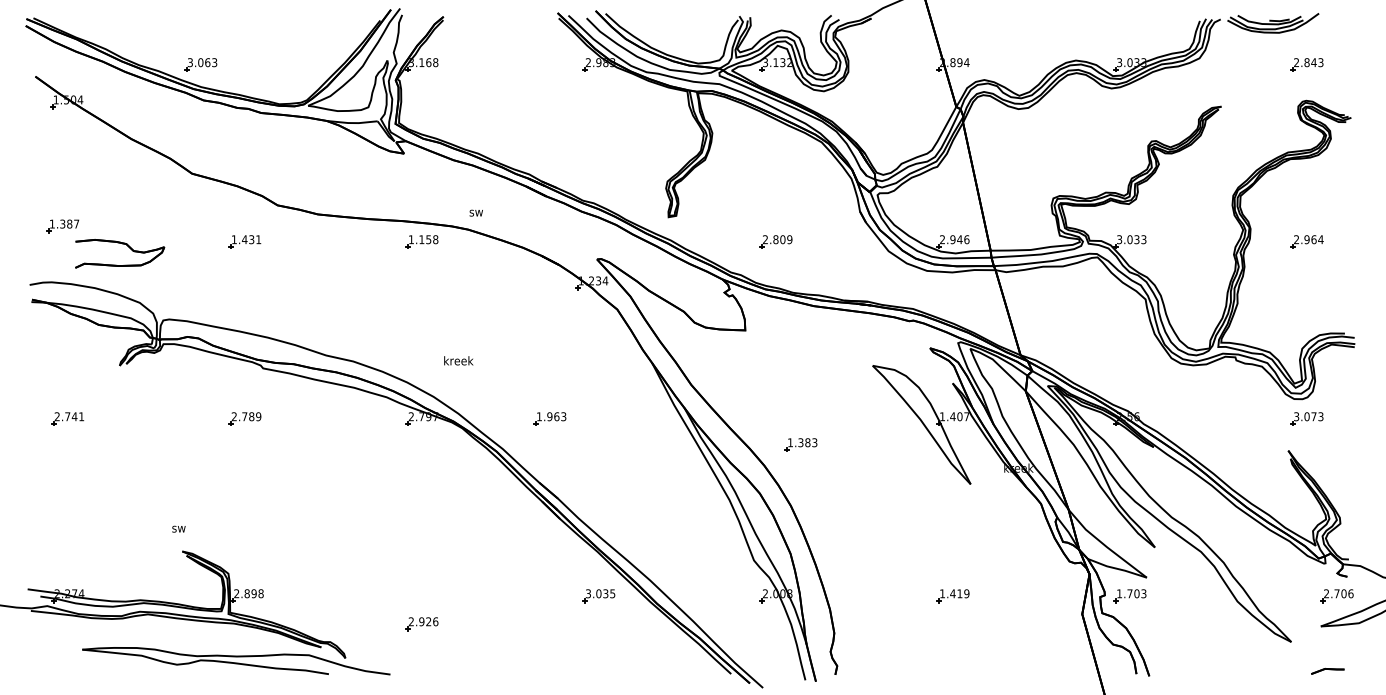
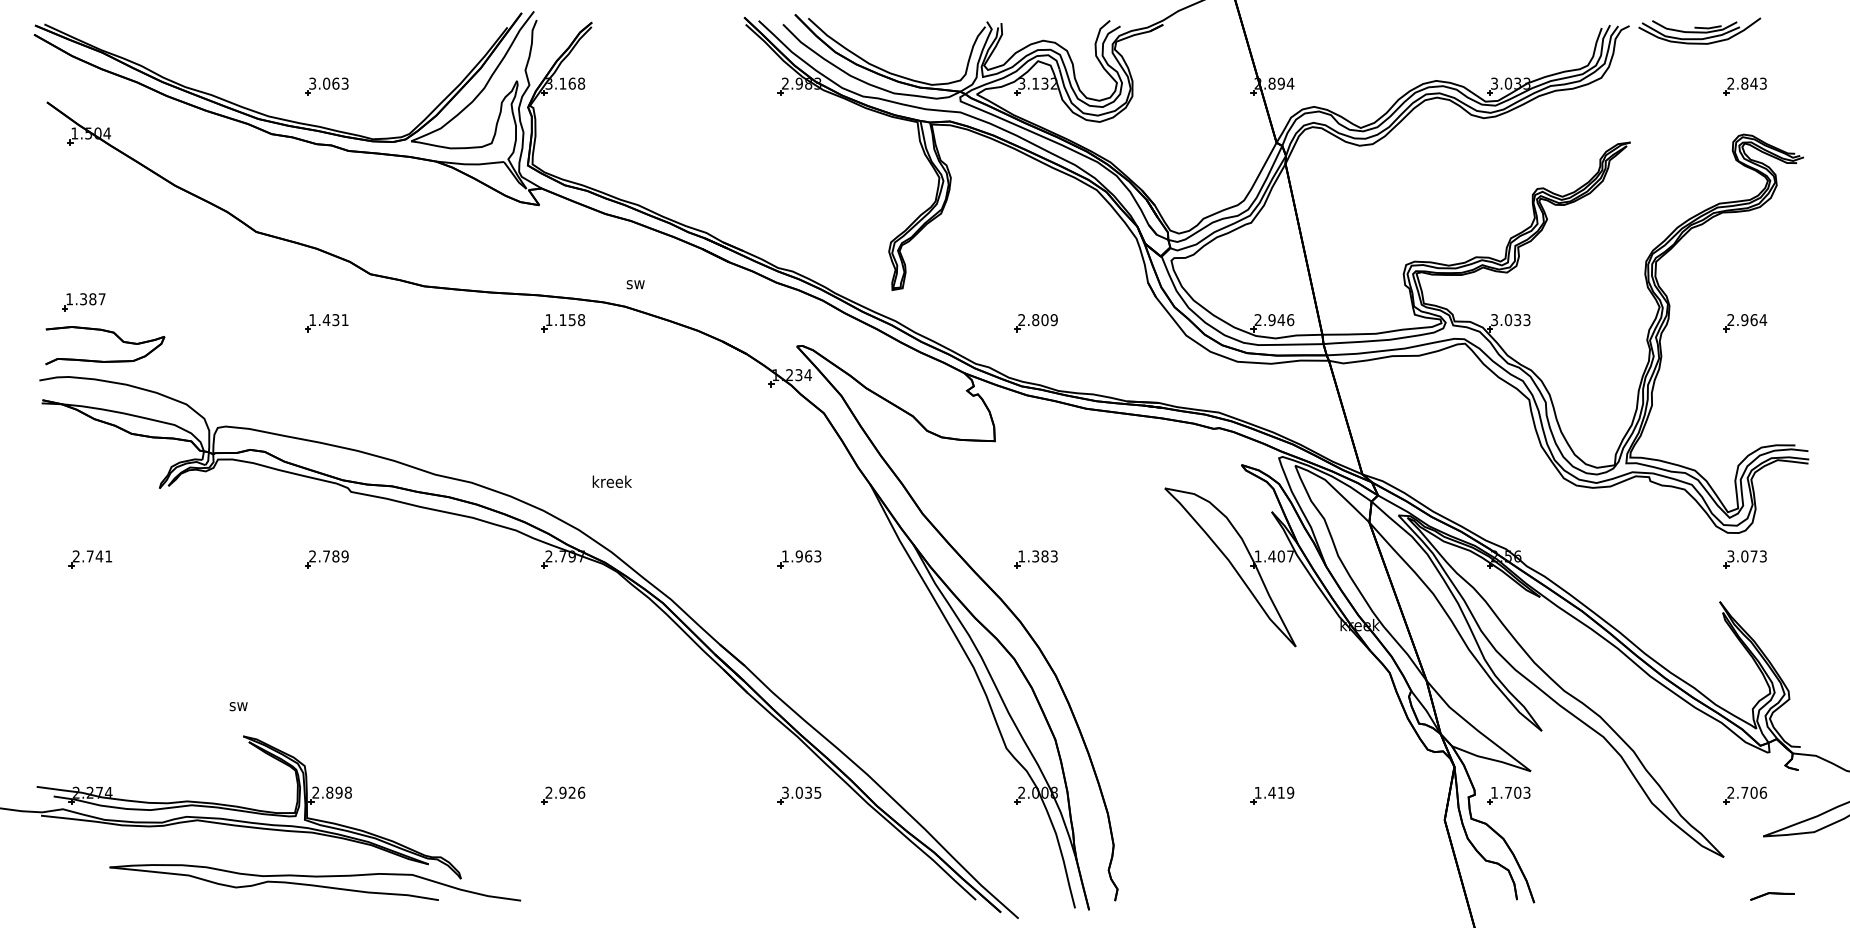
part: (200, 64) -> (326, 86), moved
part: (122, 244) -> (108, 333), moved
part: (549, 418) -> (798, 558), moved
part: (800, 444) -> (1035, 558), moved
part: (1336, 596) -> (1744, 796), moved
part: (421, 624) -> (562, 796), moved

